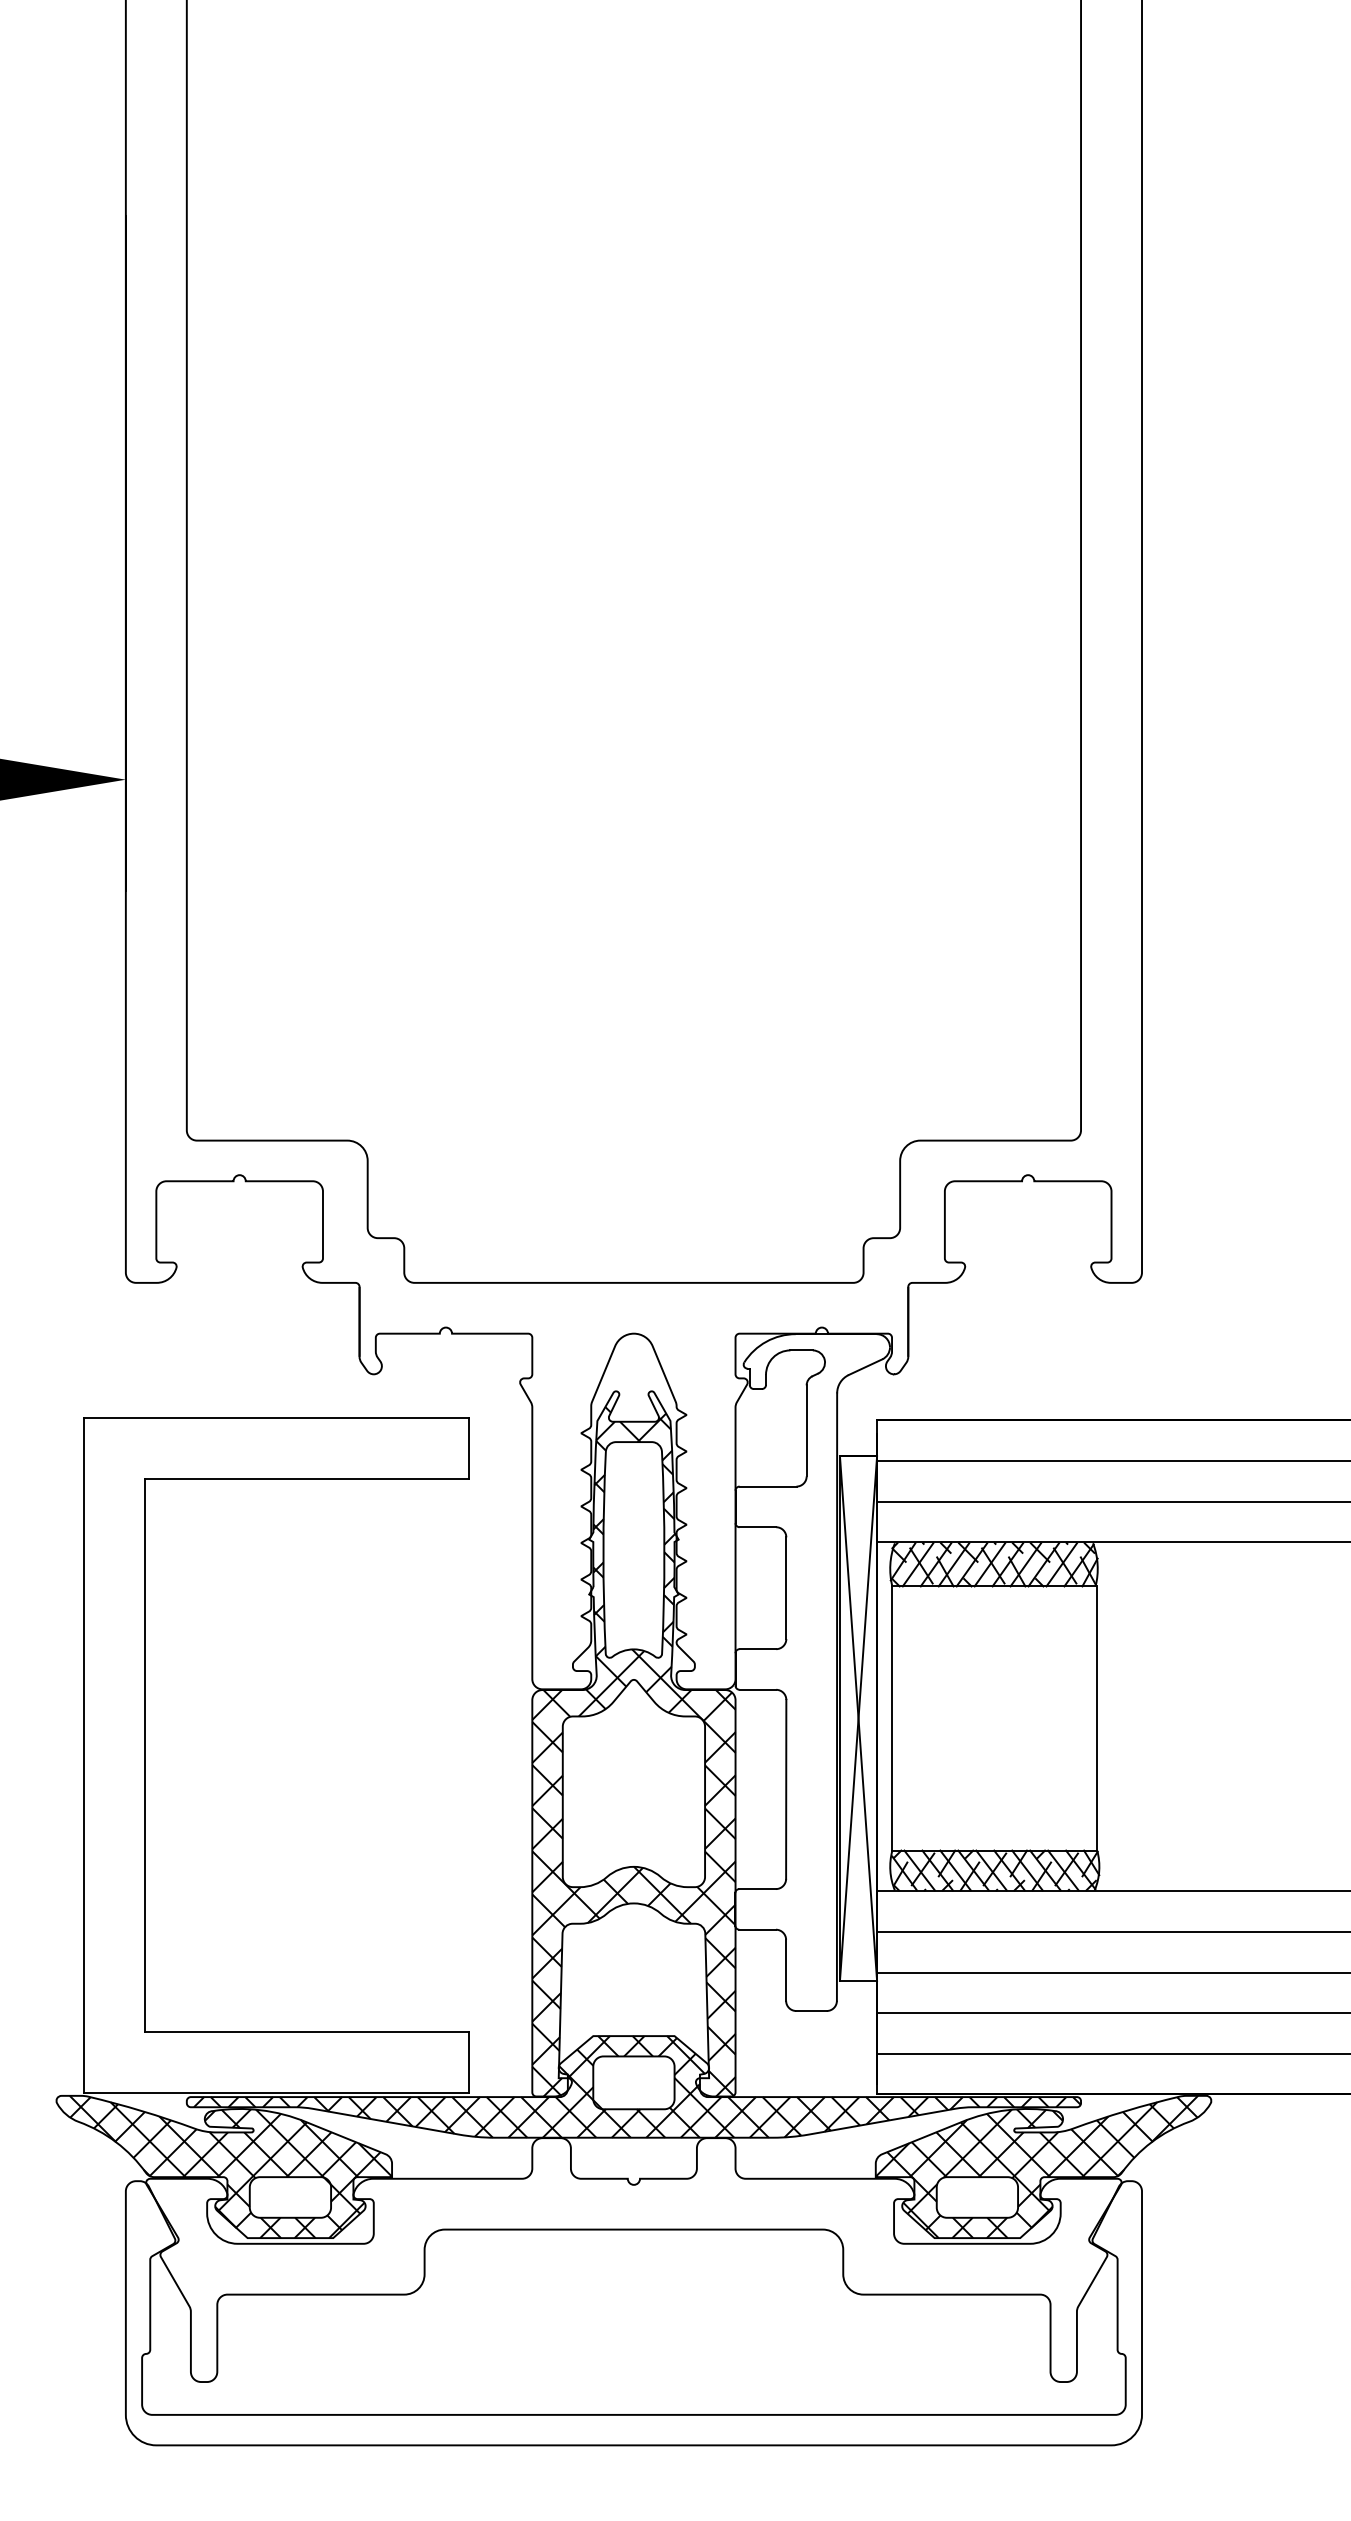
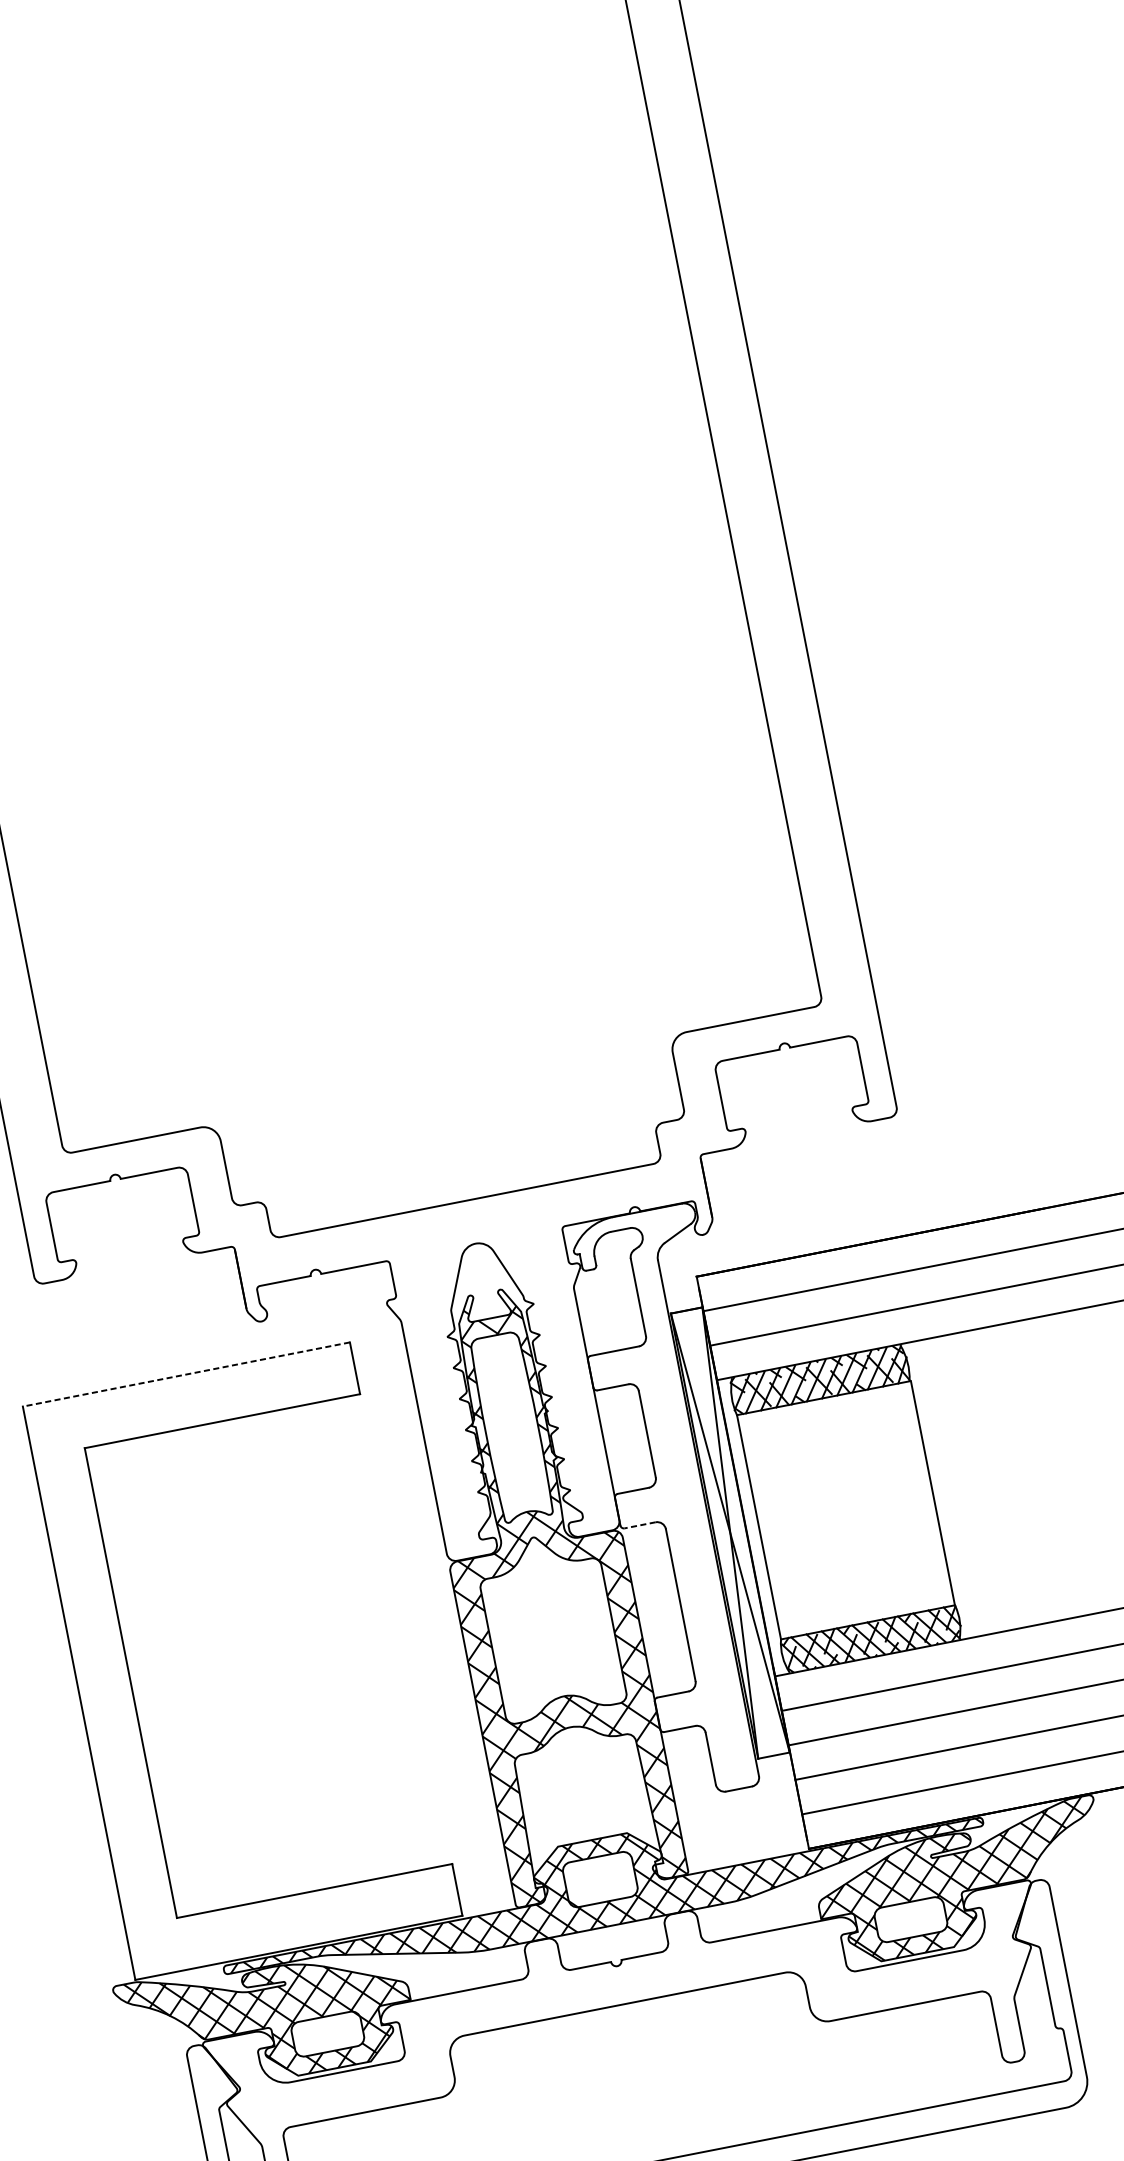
line: (276, 1417) -> (186, 1374), solid -> dashed
line: (757, 1689) -> (639, 1525), solid -> dashed

